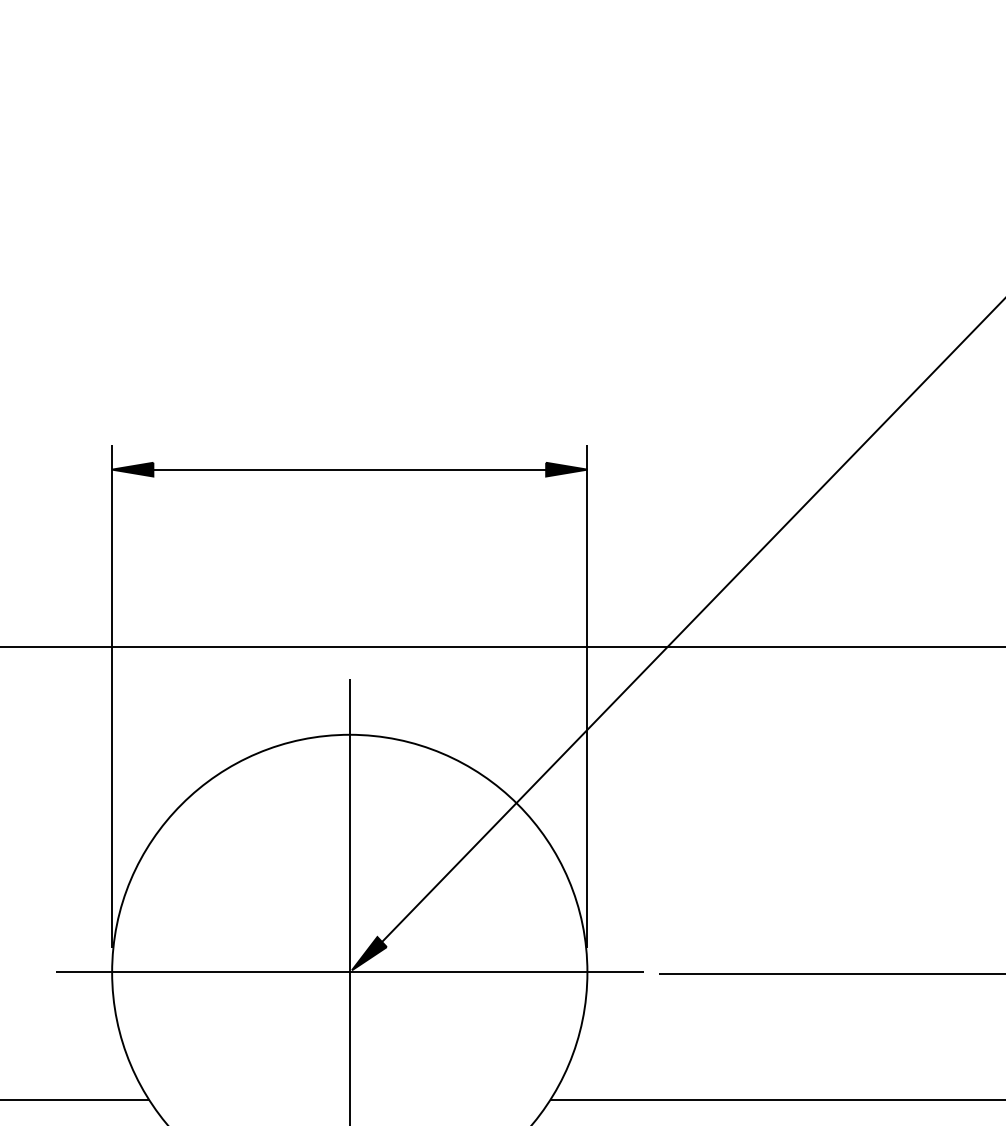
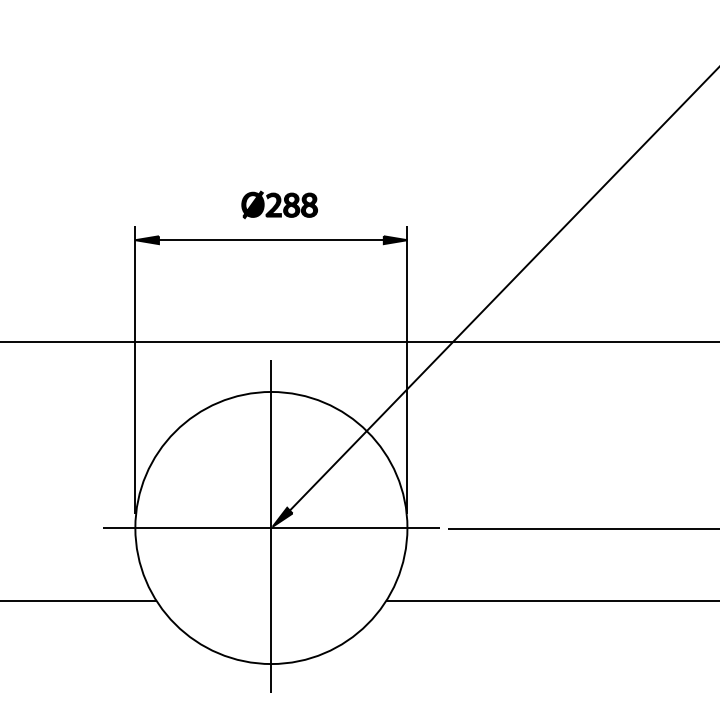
part: (363, 407) -> (279, 204), added

